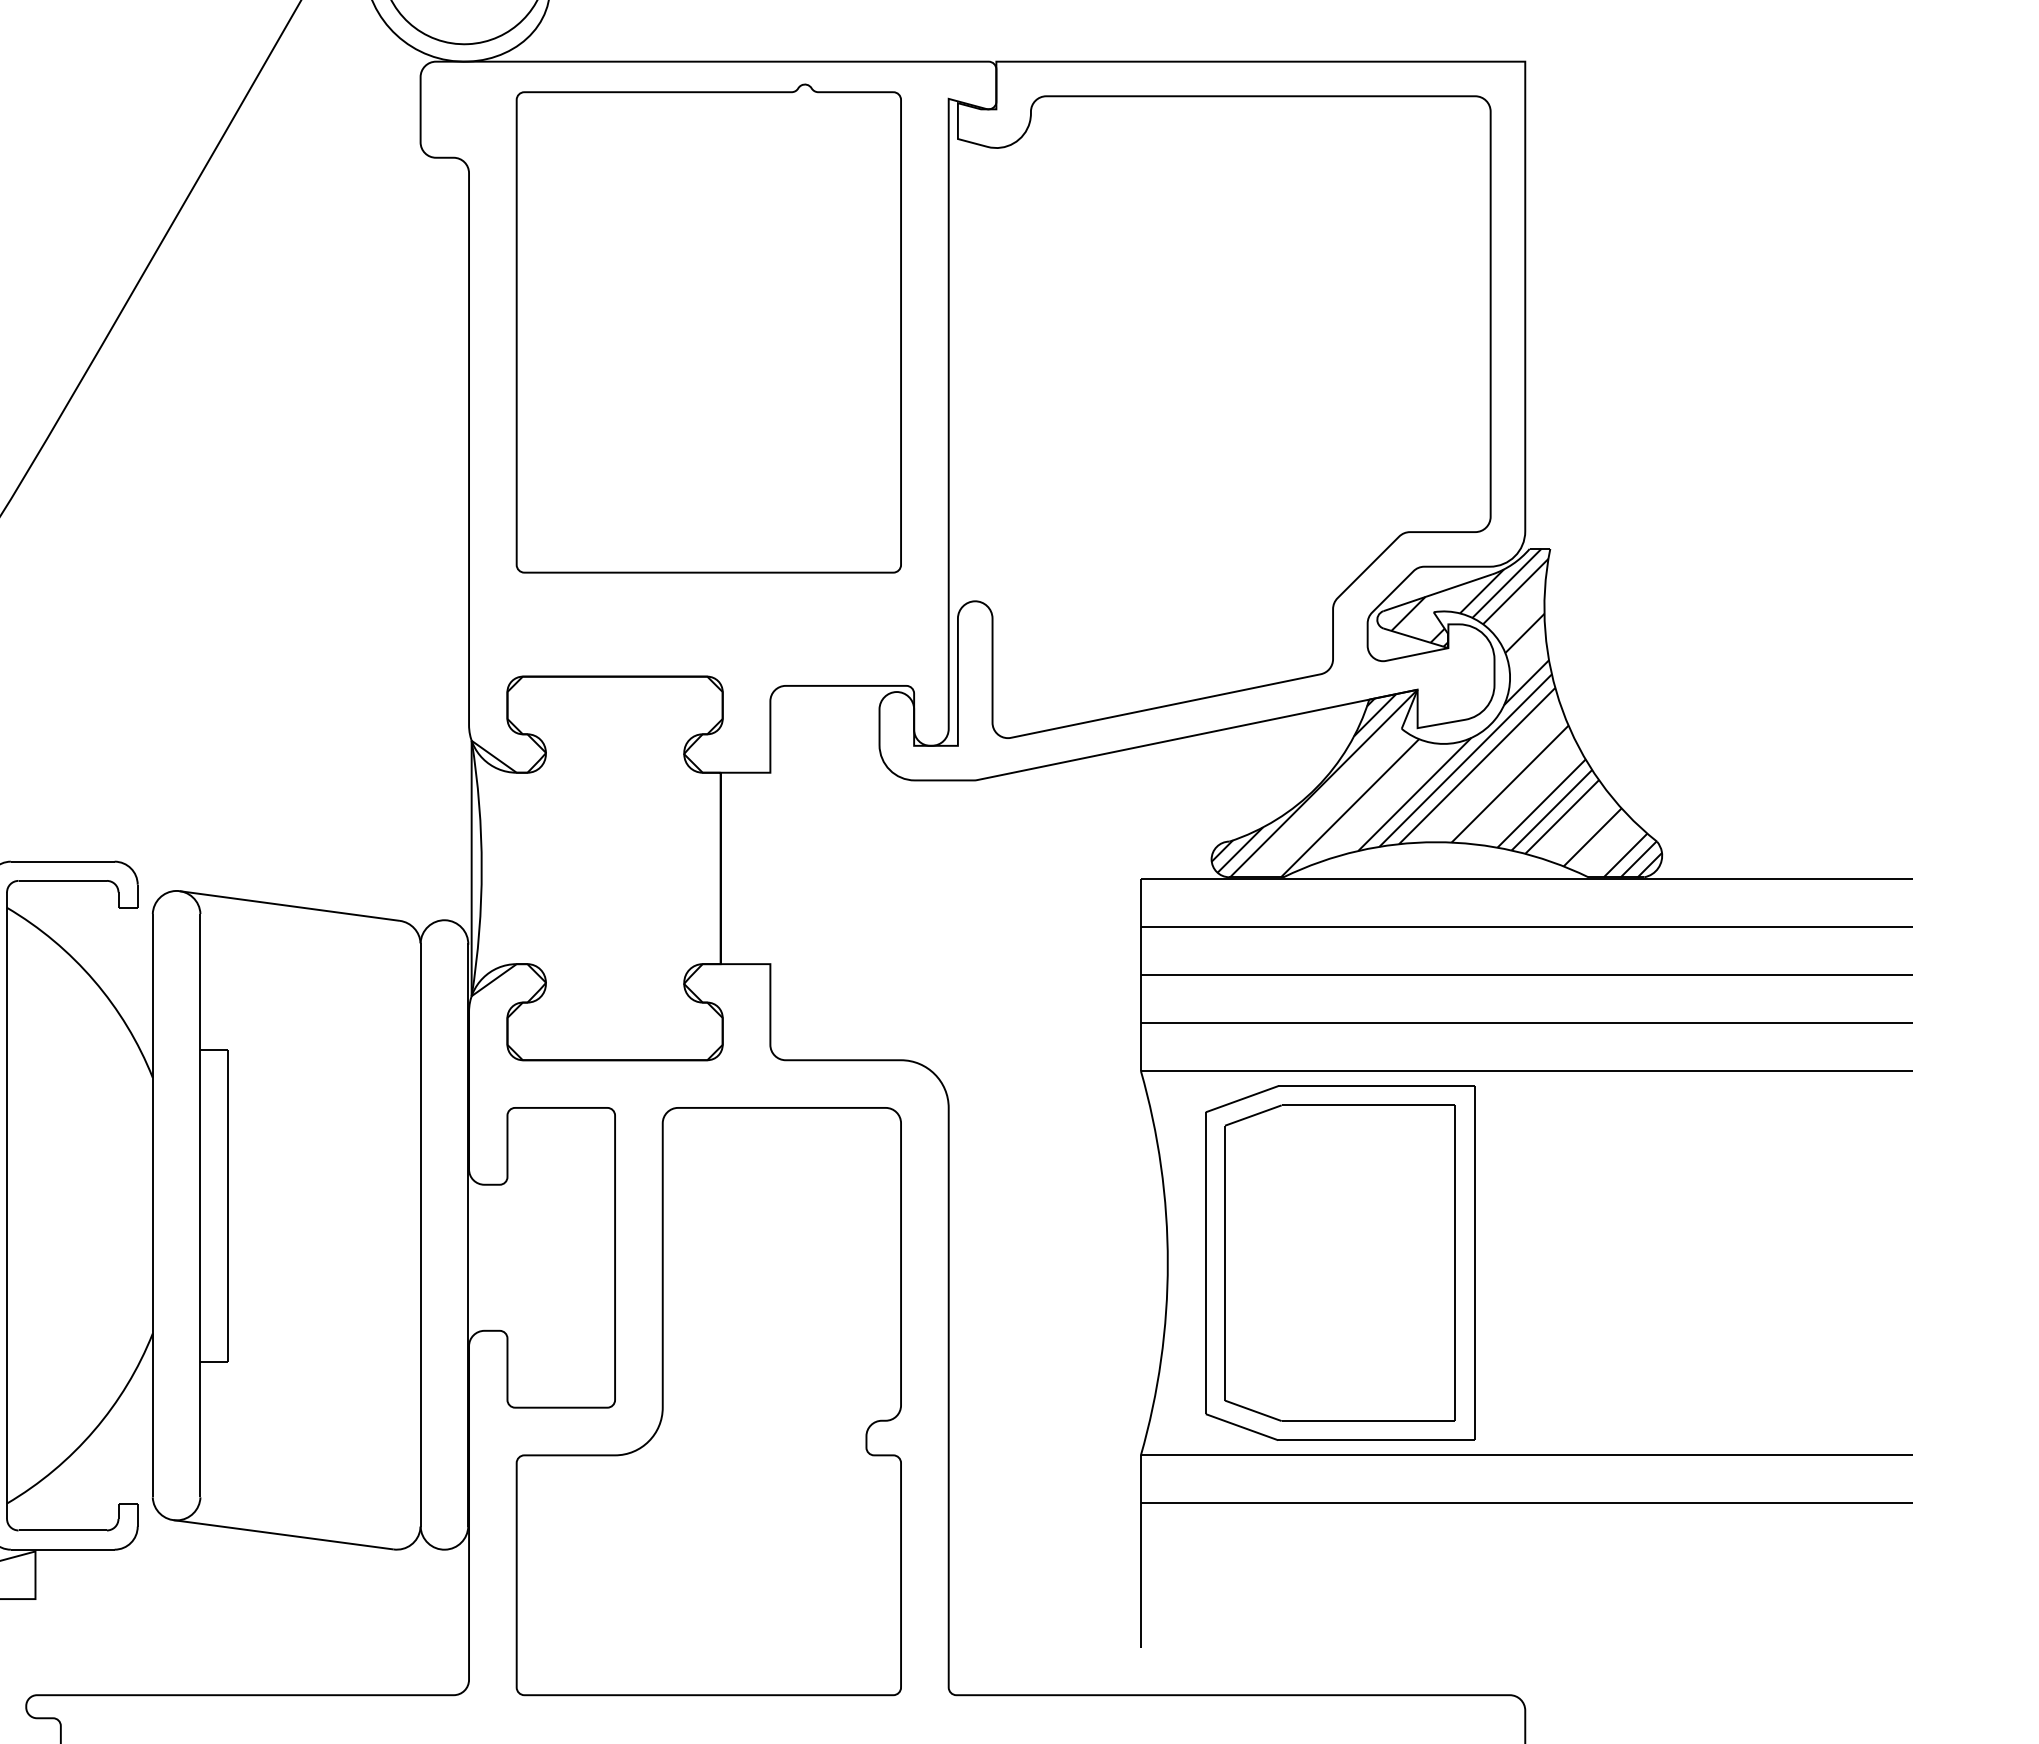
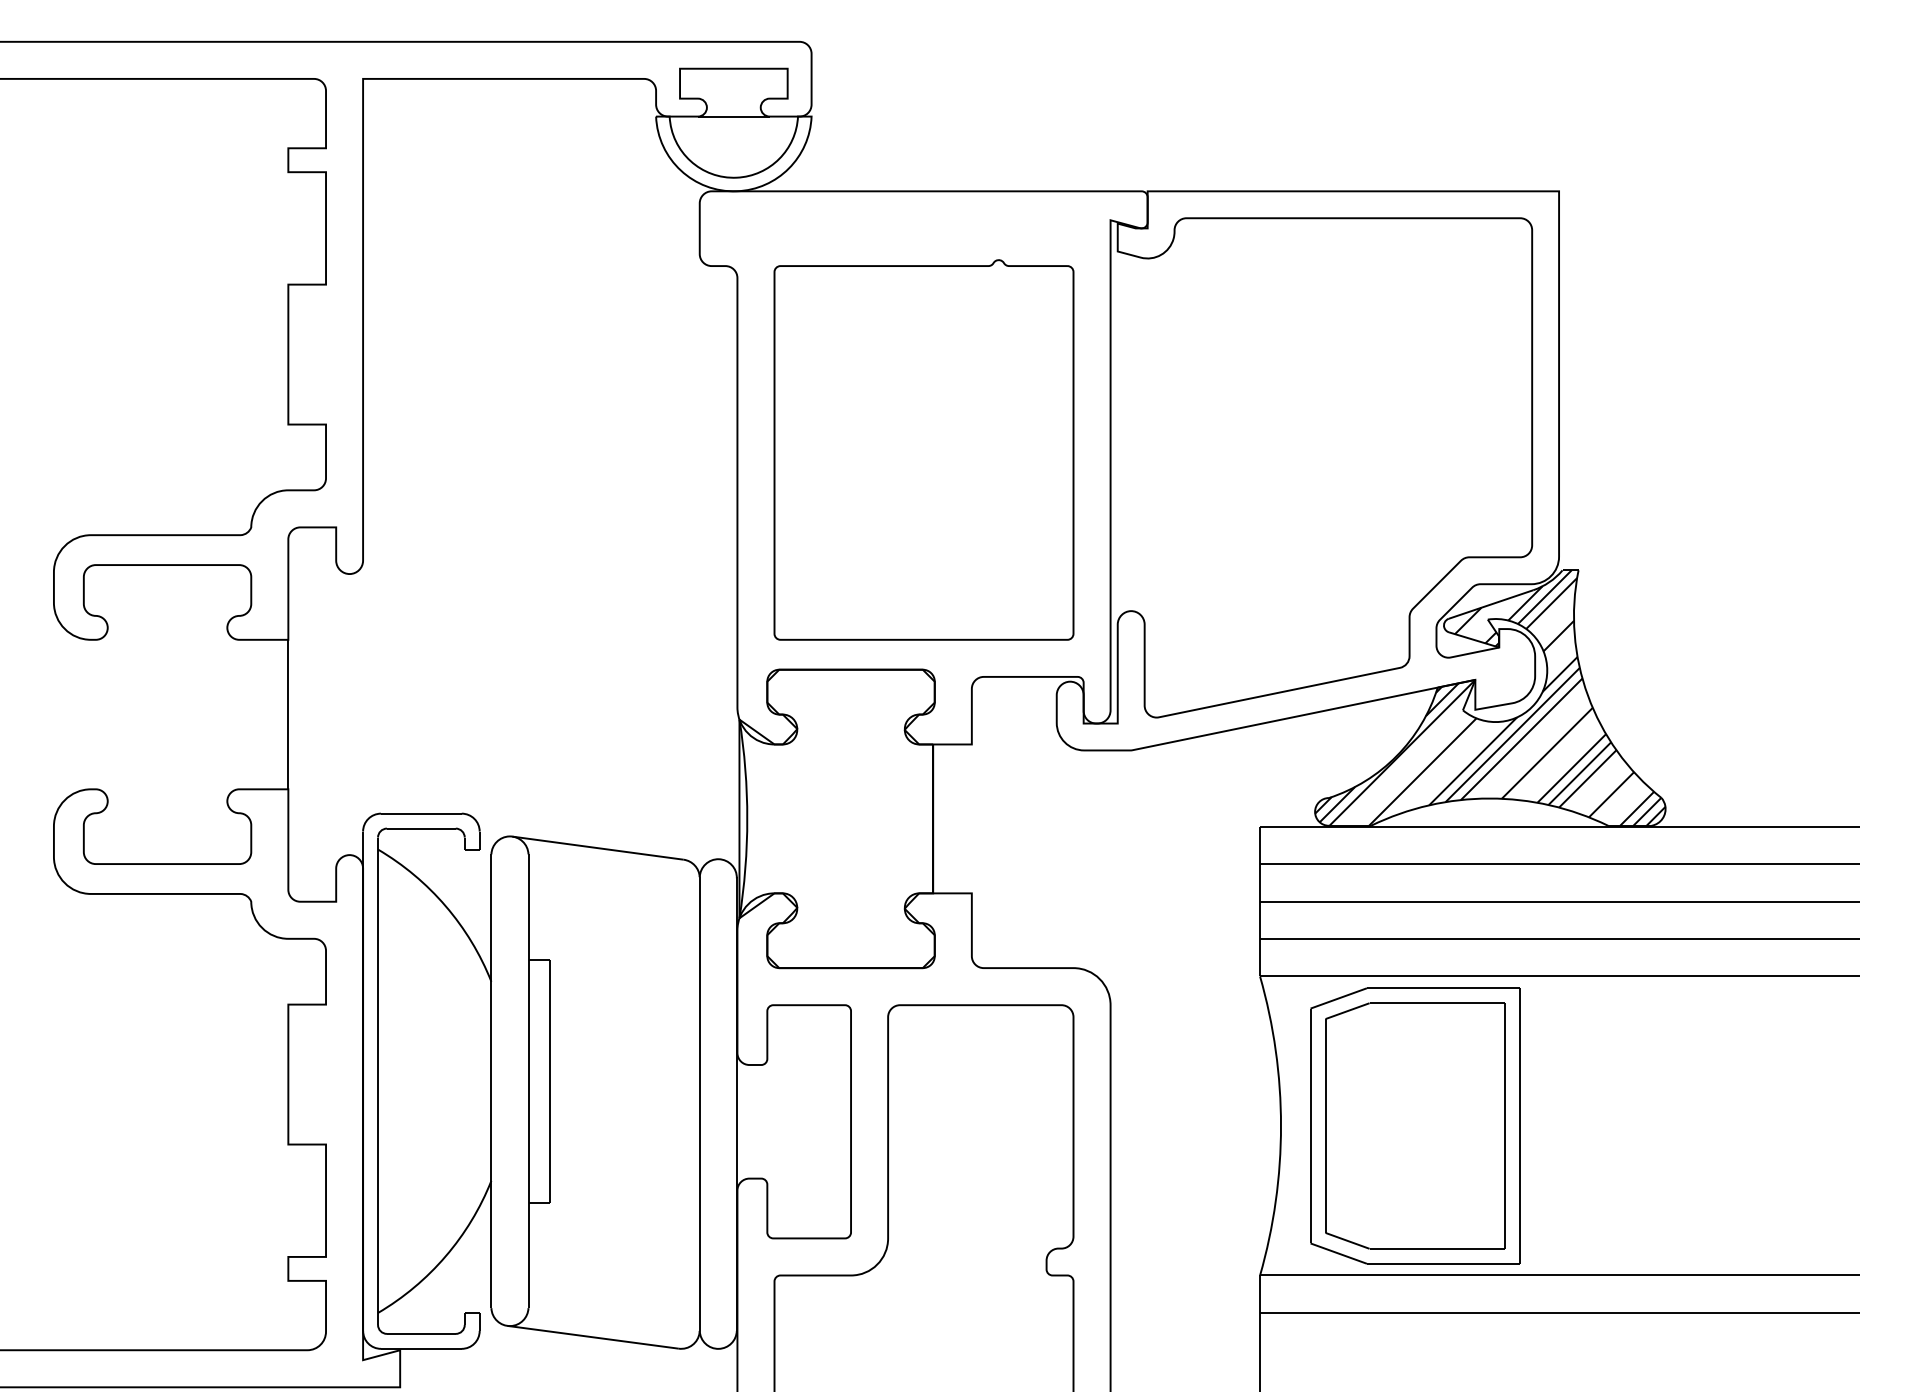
part: (708, 327) -> (923, 449), moved

